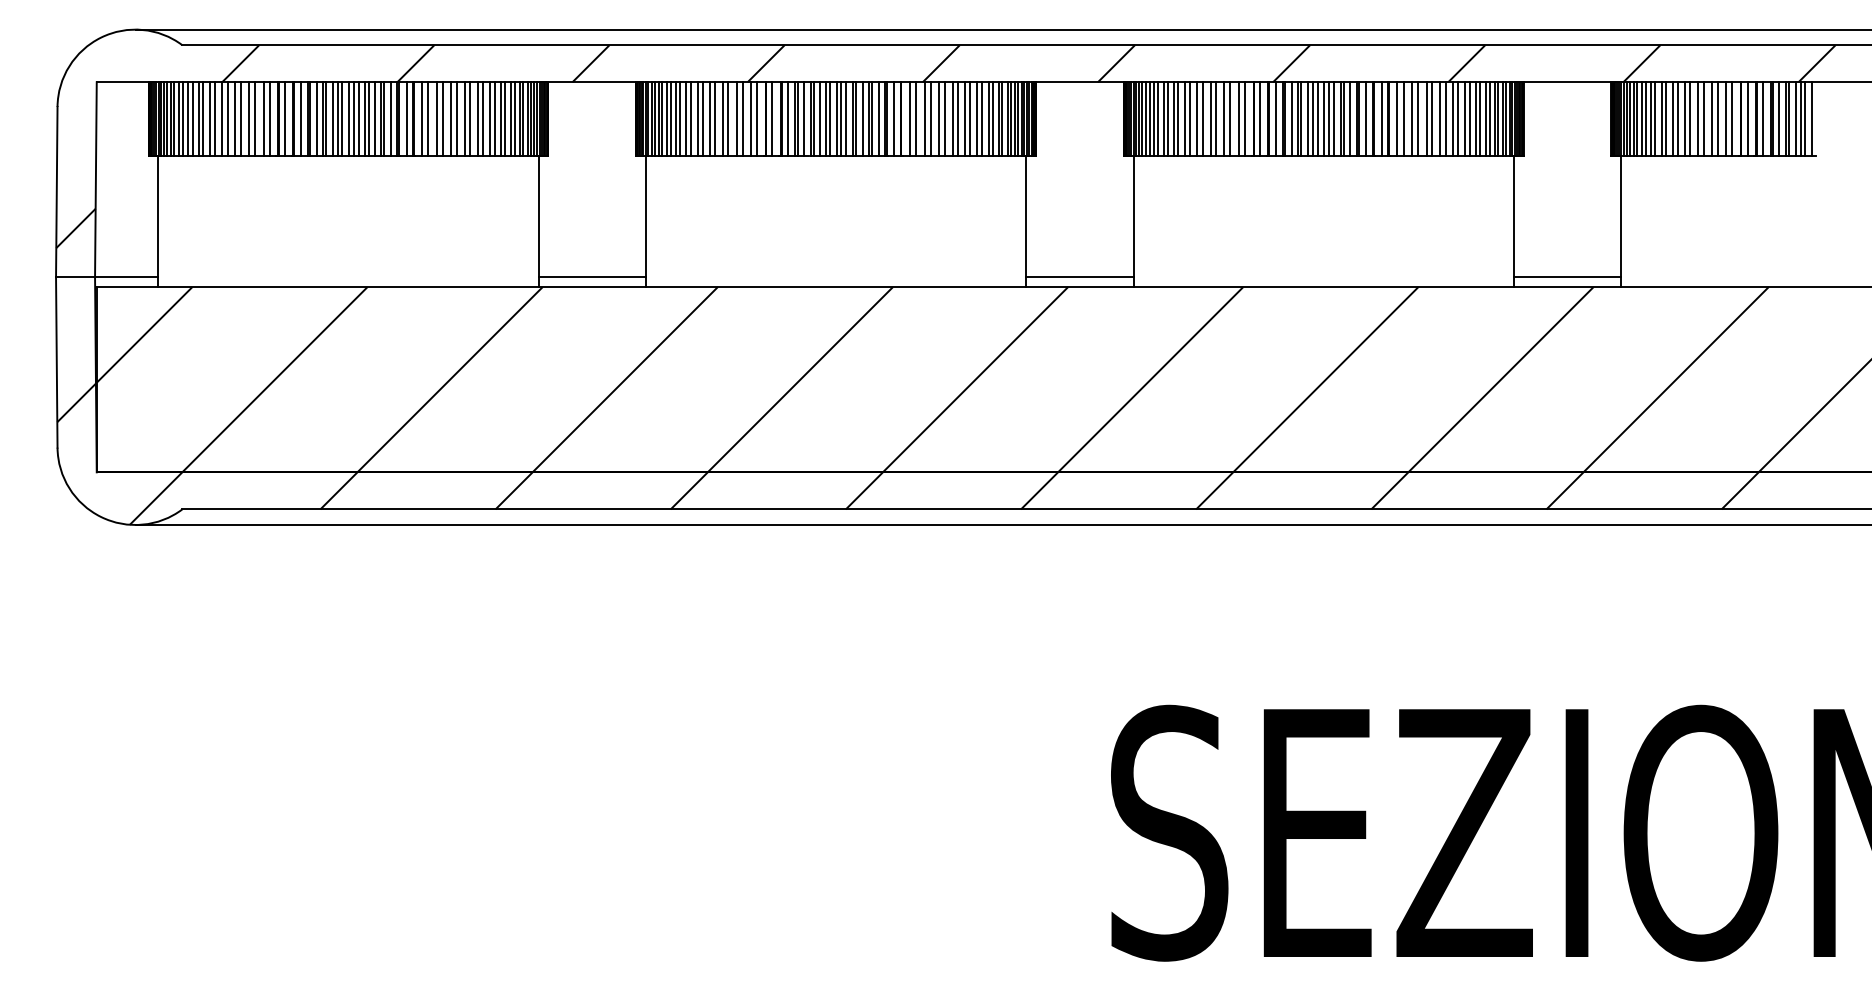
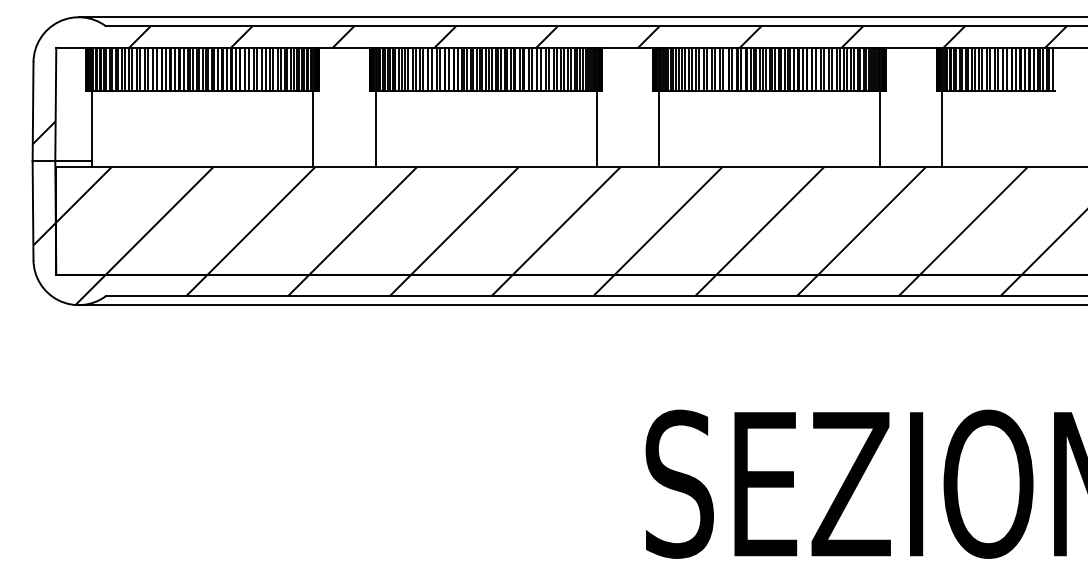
line: (592, 277) -> (344, 161), removed
line: (1079, 277) -> (627, 161), removed
line: (1566, 277) -> (910, 161), removed

